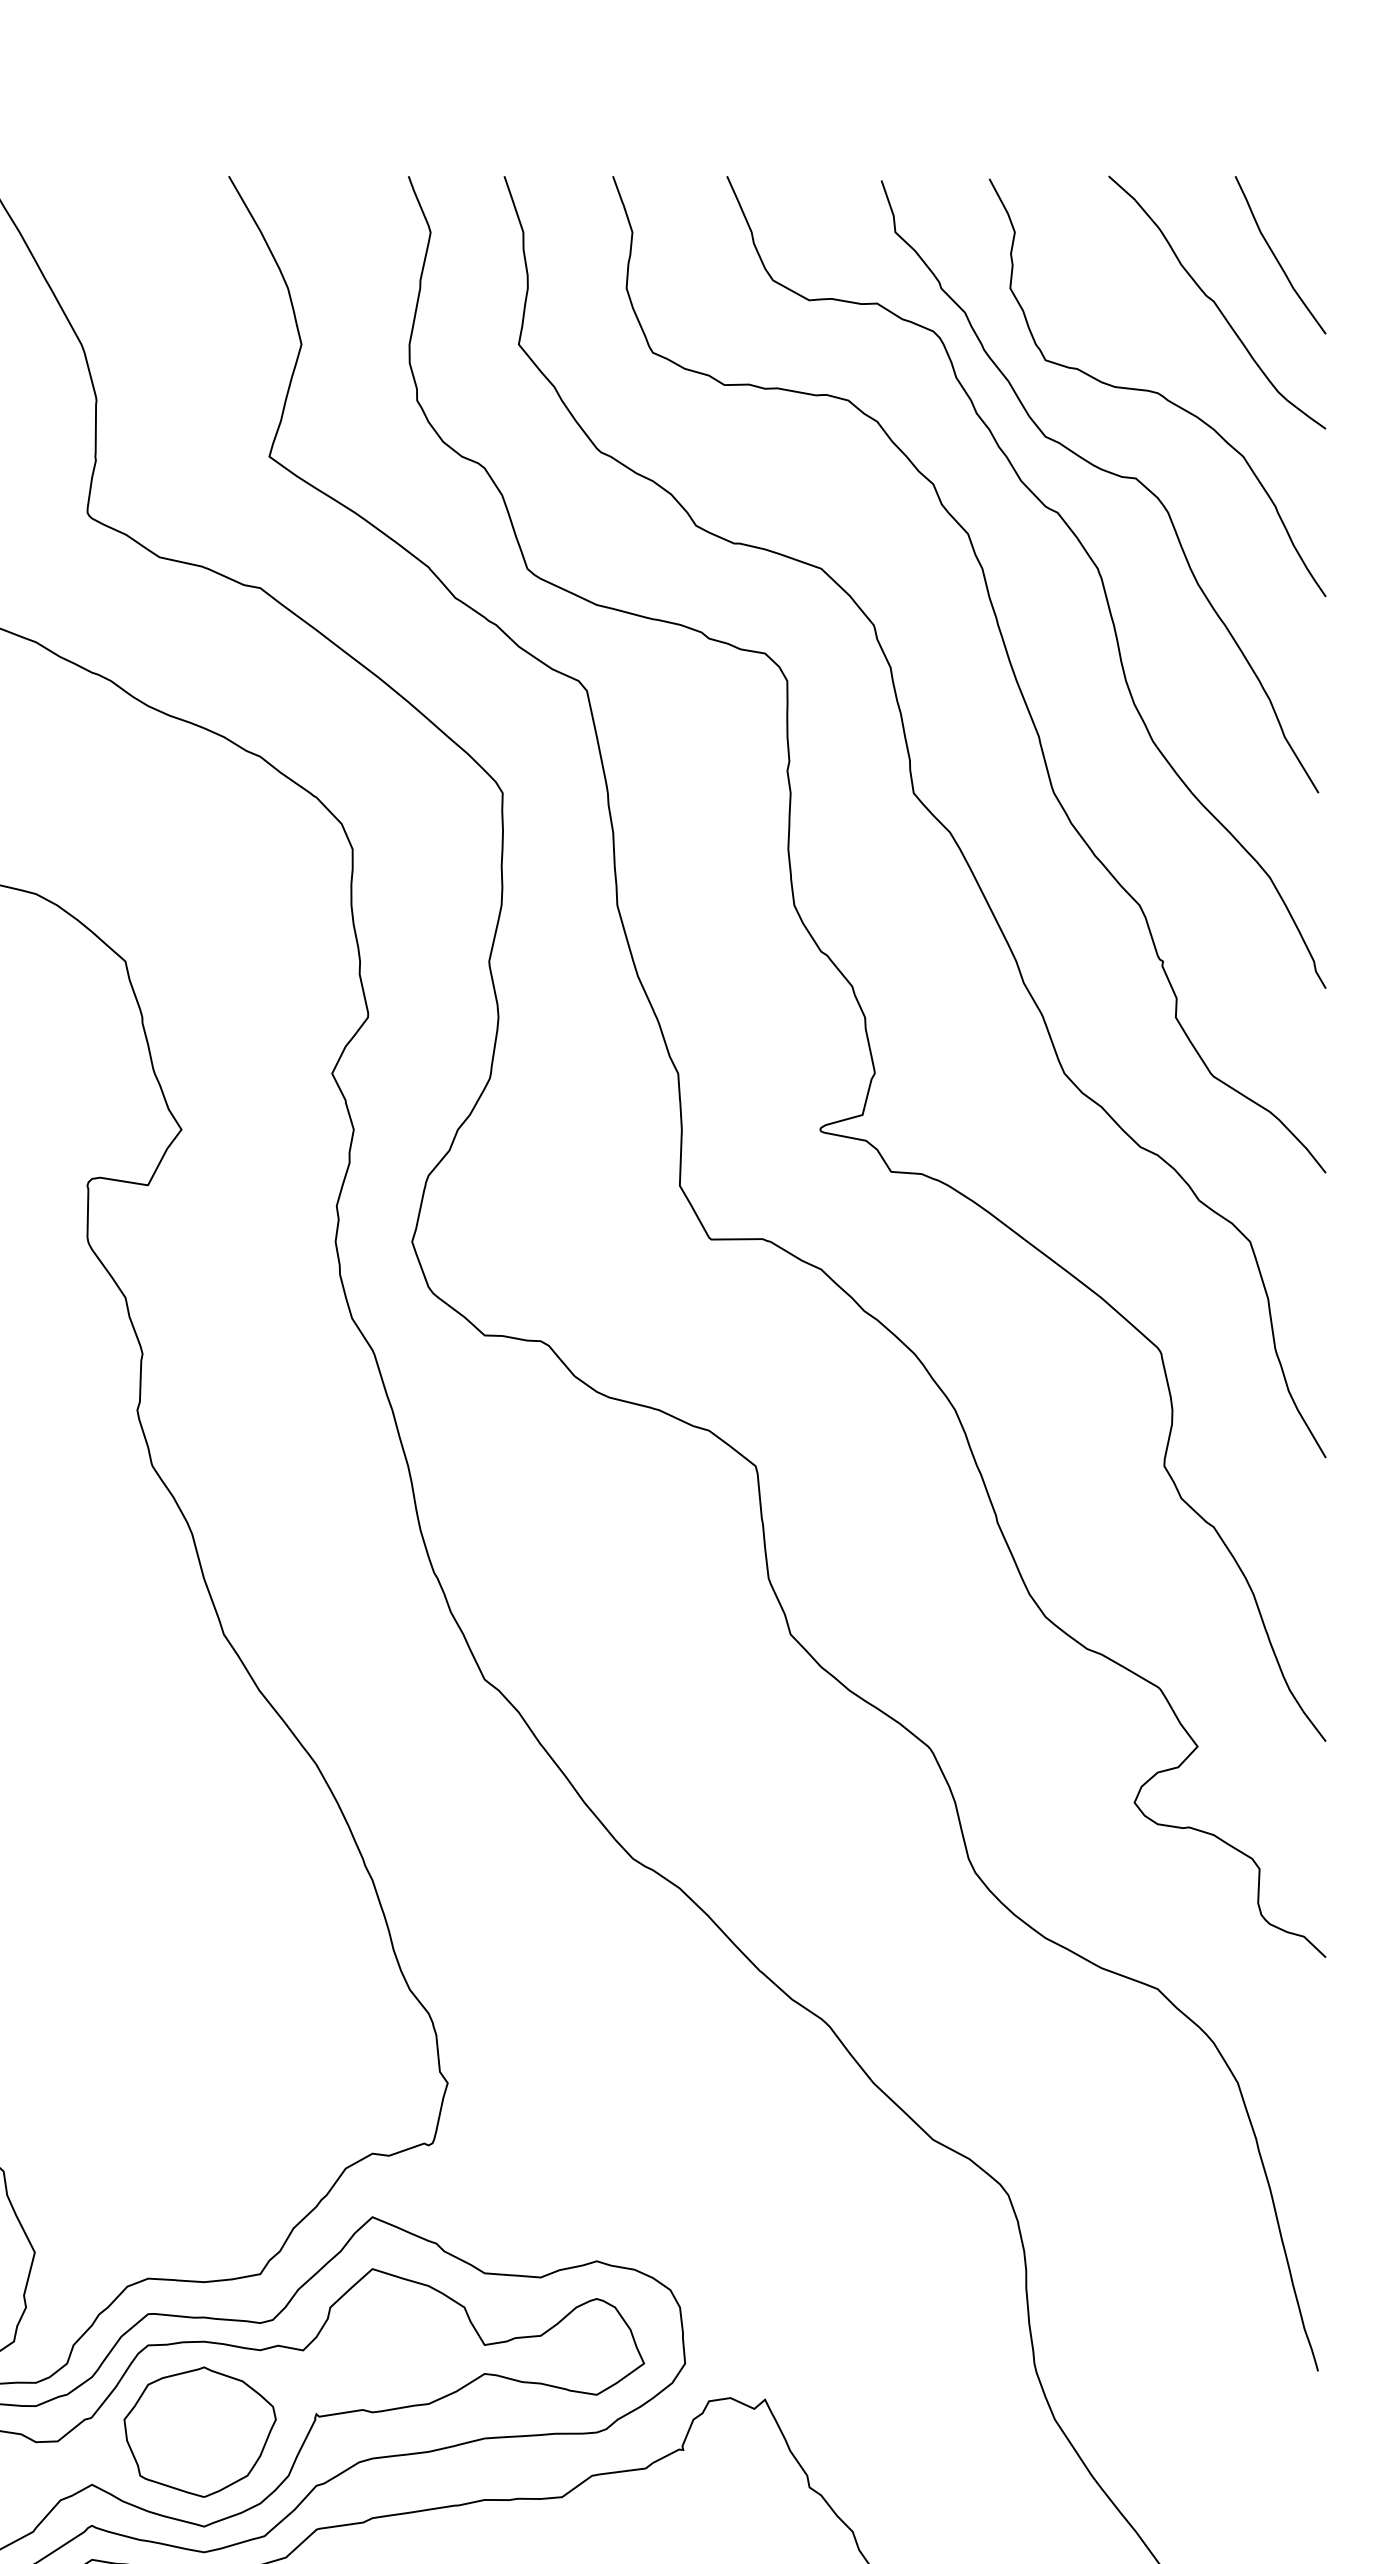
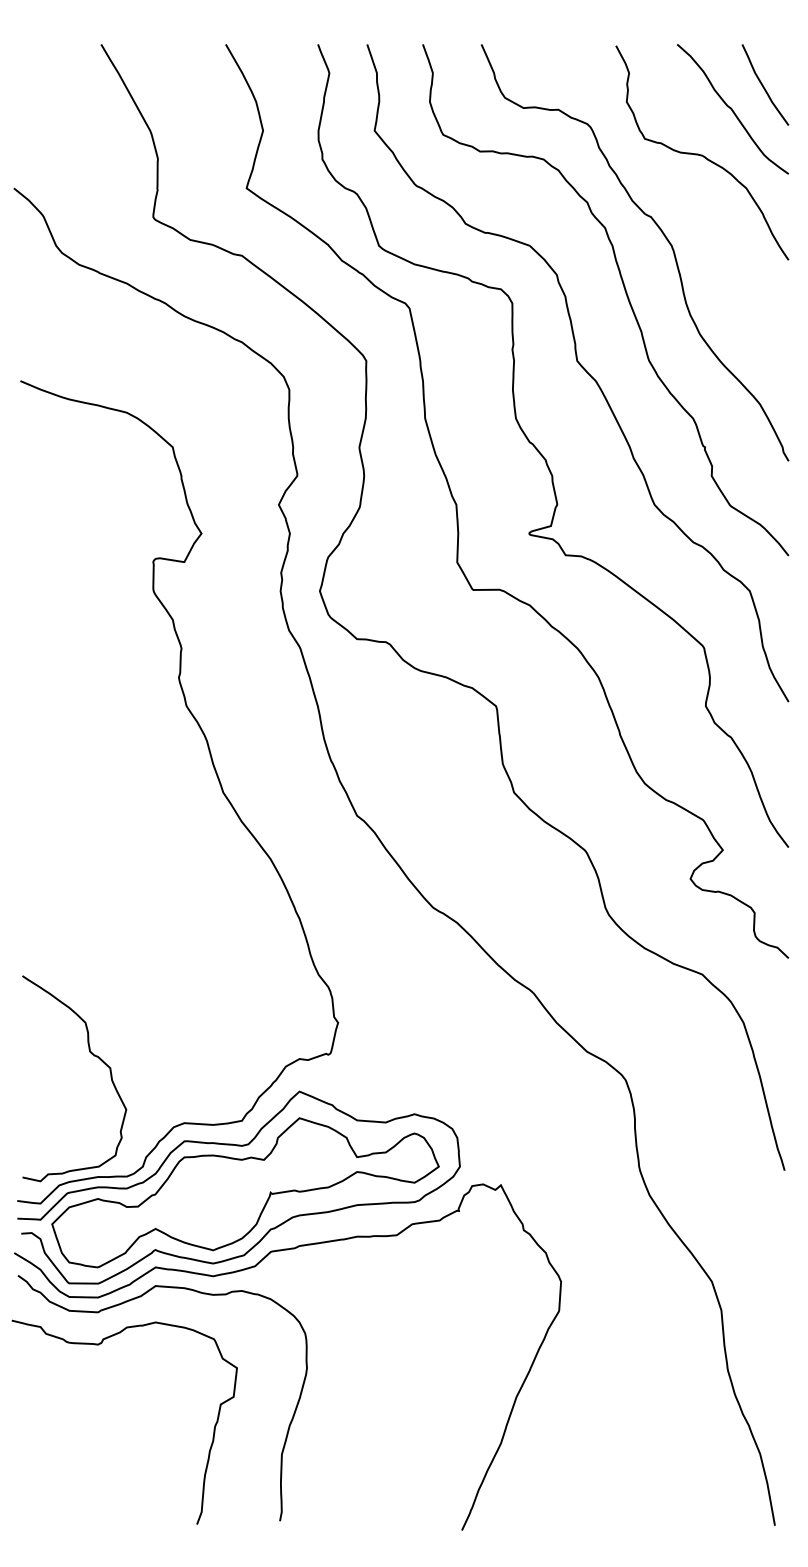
curve: (1103, 472) -> (674, 196), removed
part: (198, 2431) -> (210, 1201), removed

